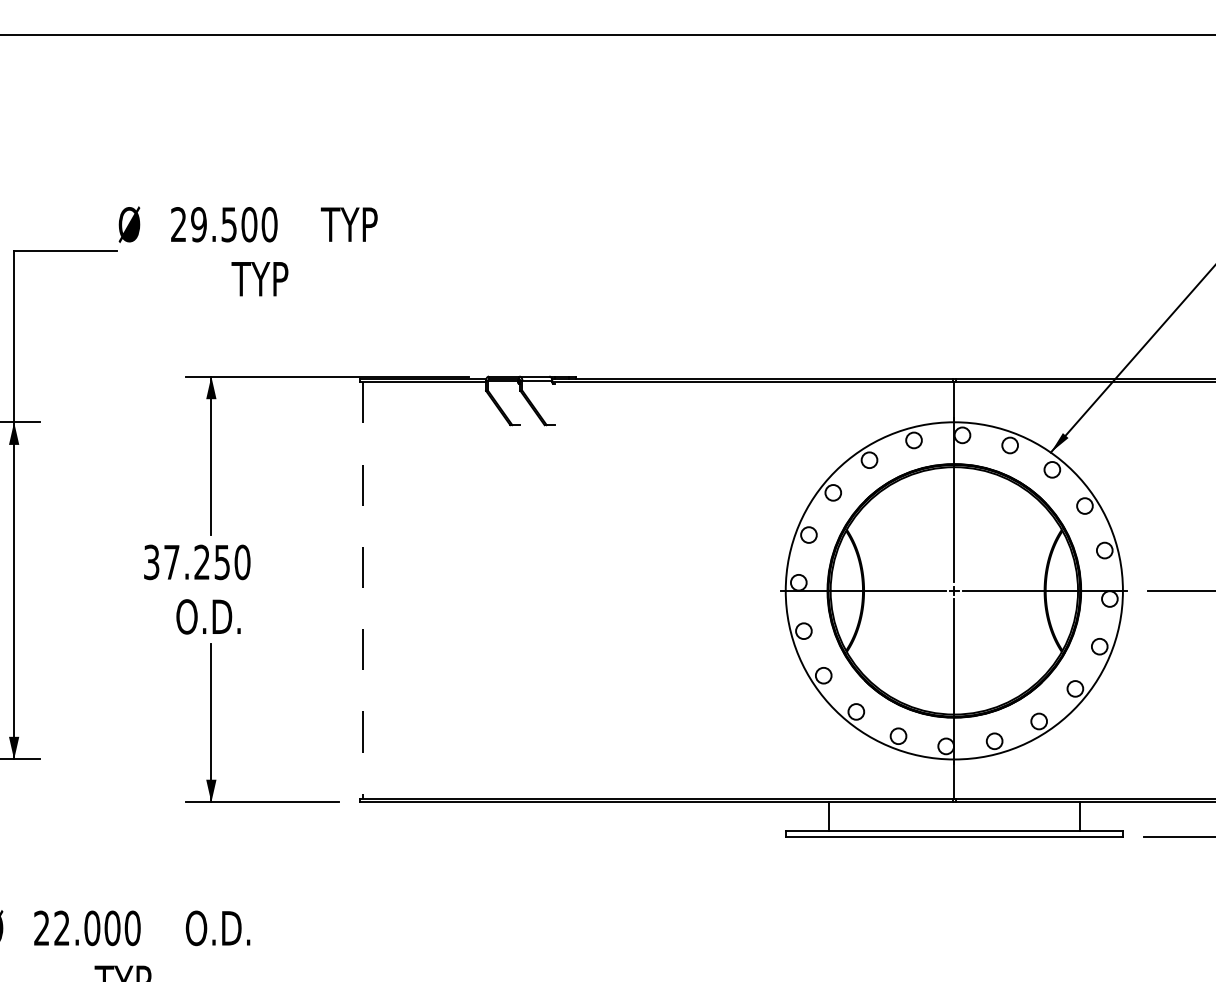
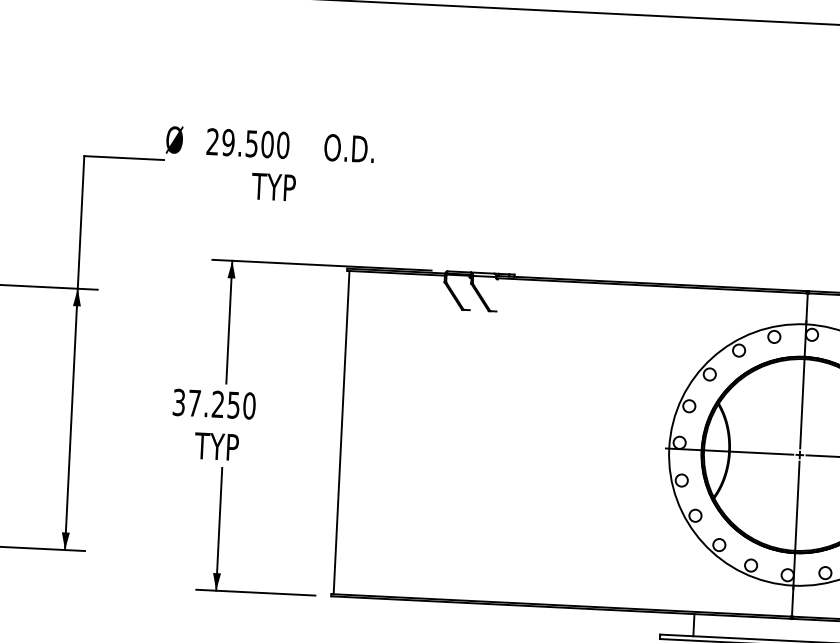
text: (353, 224) -> (348, 148), TYP -> O.D.
line: (362, 590) -> (341, 432), dashed -> solid
text: (207, 616) -> (220, 446), O.D. -> TYP

